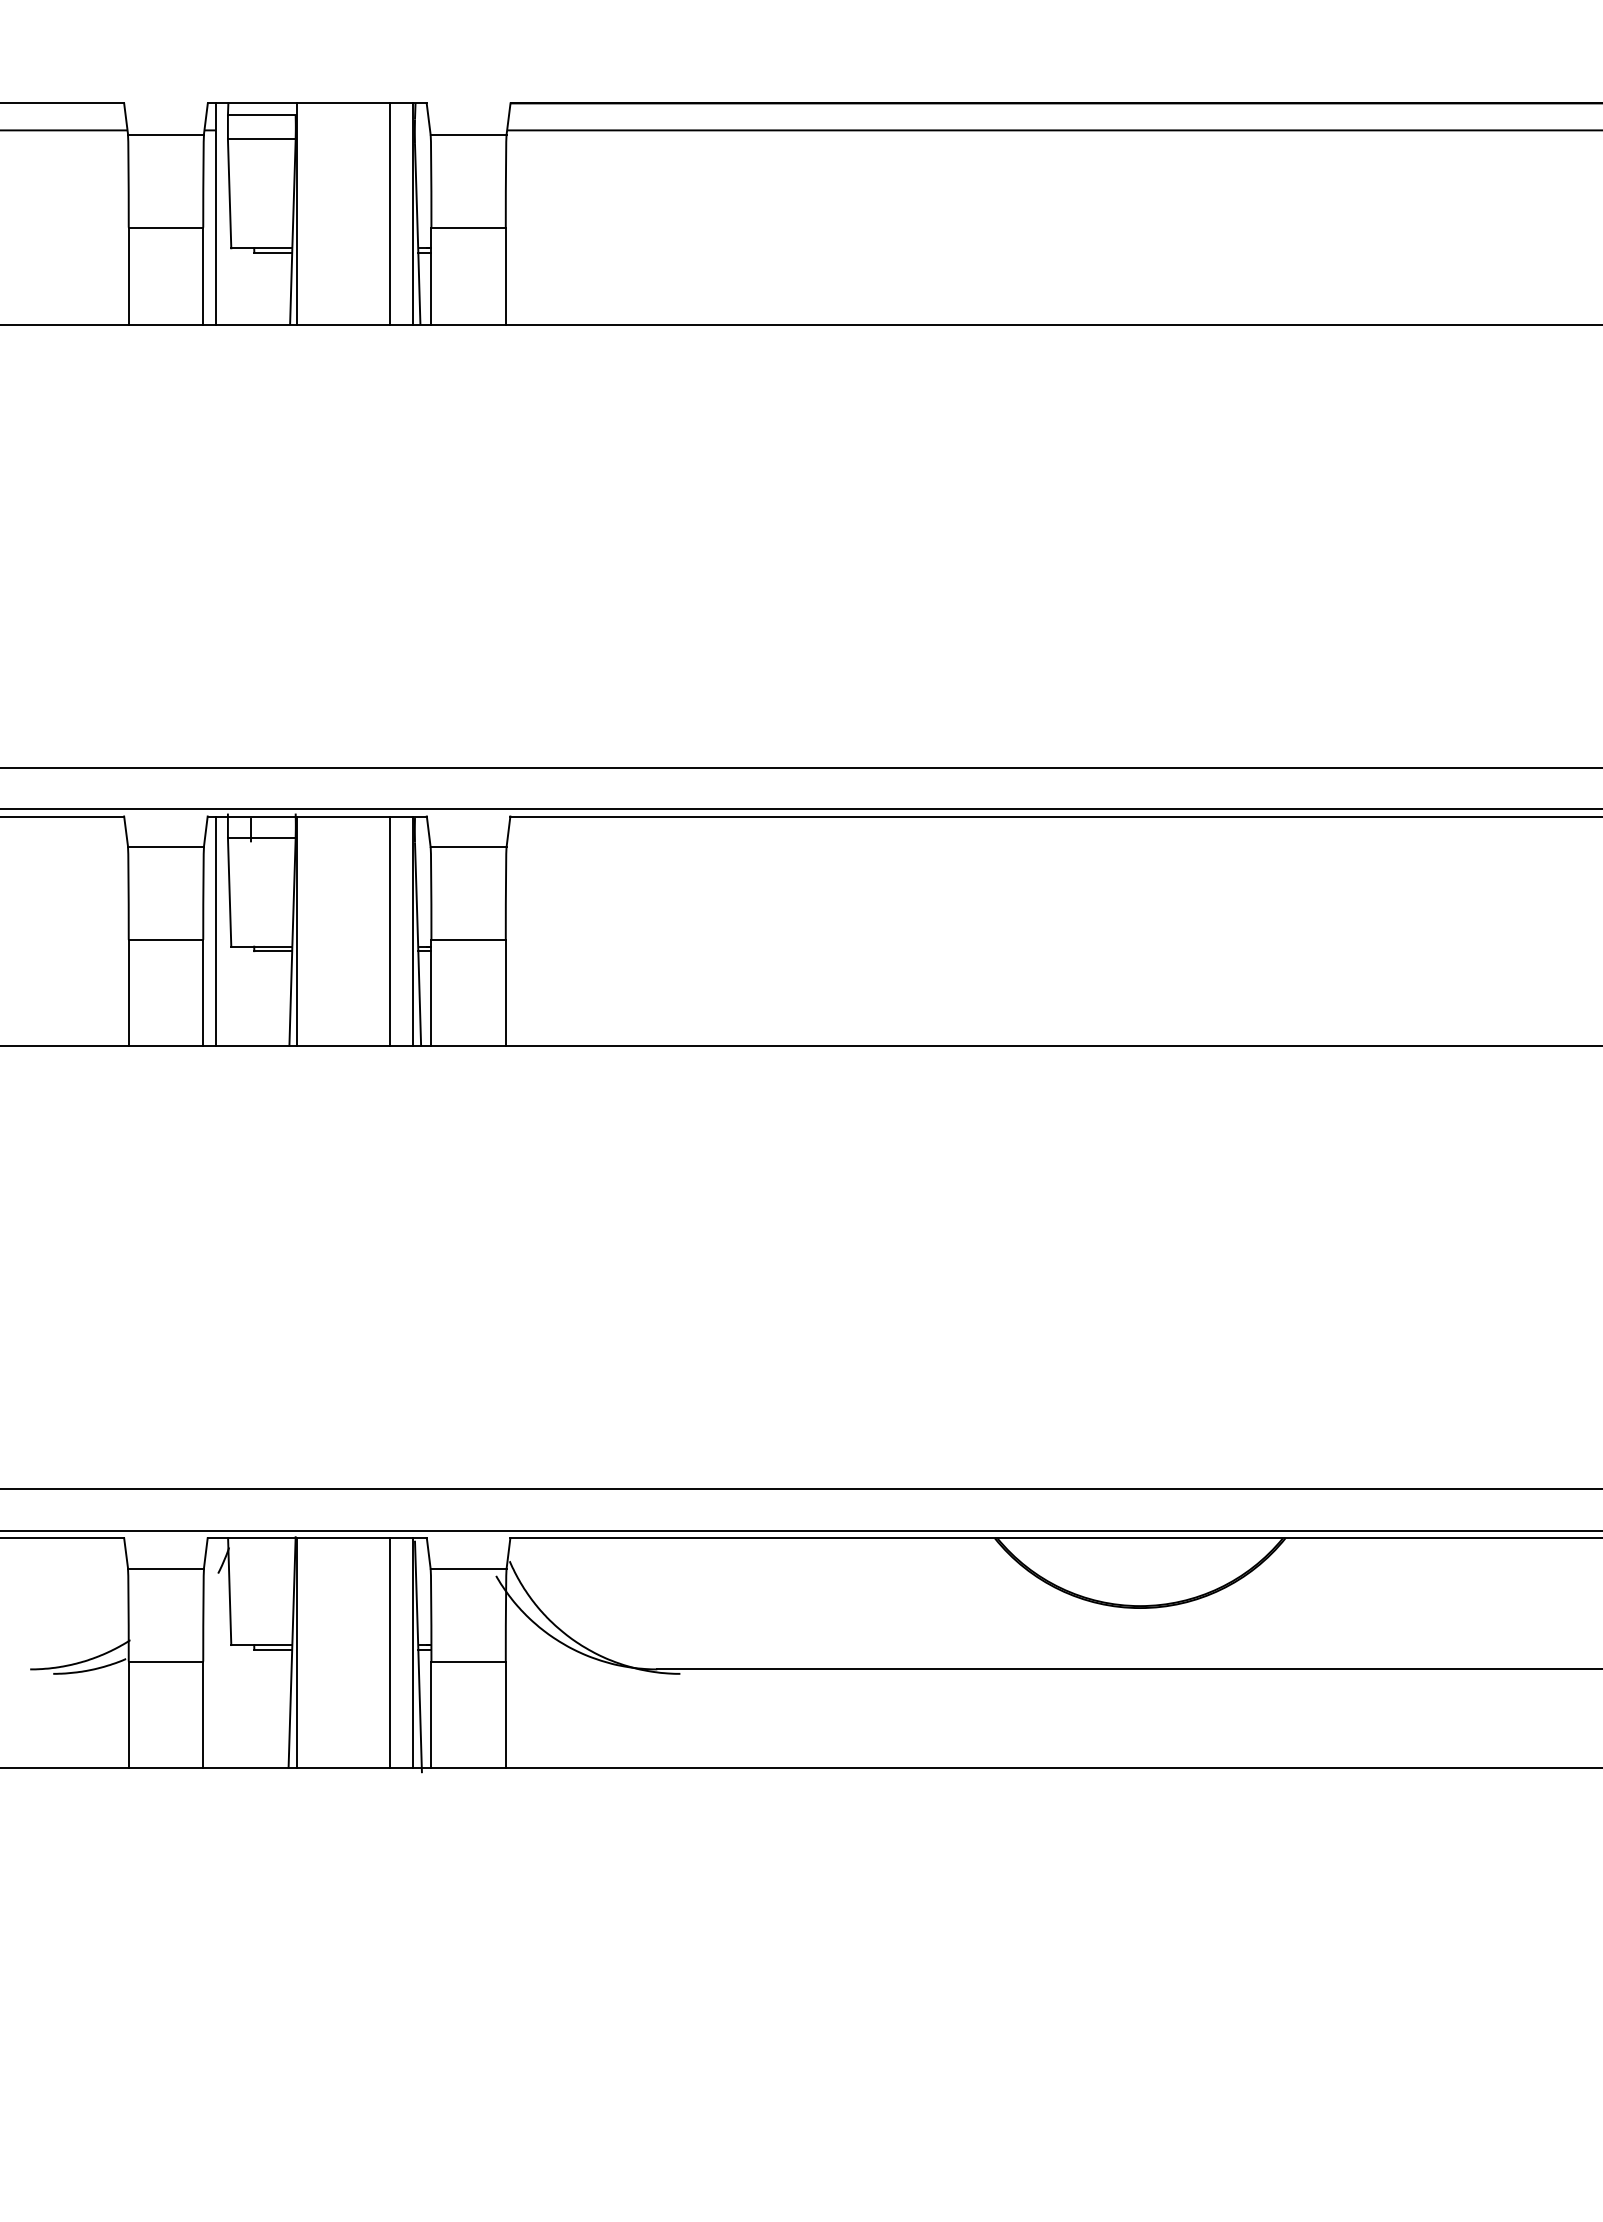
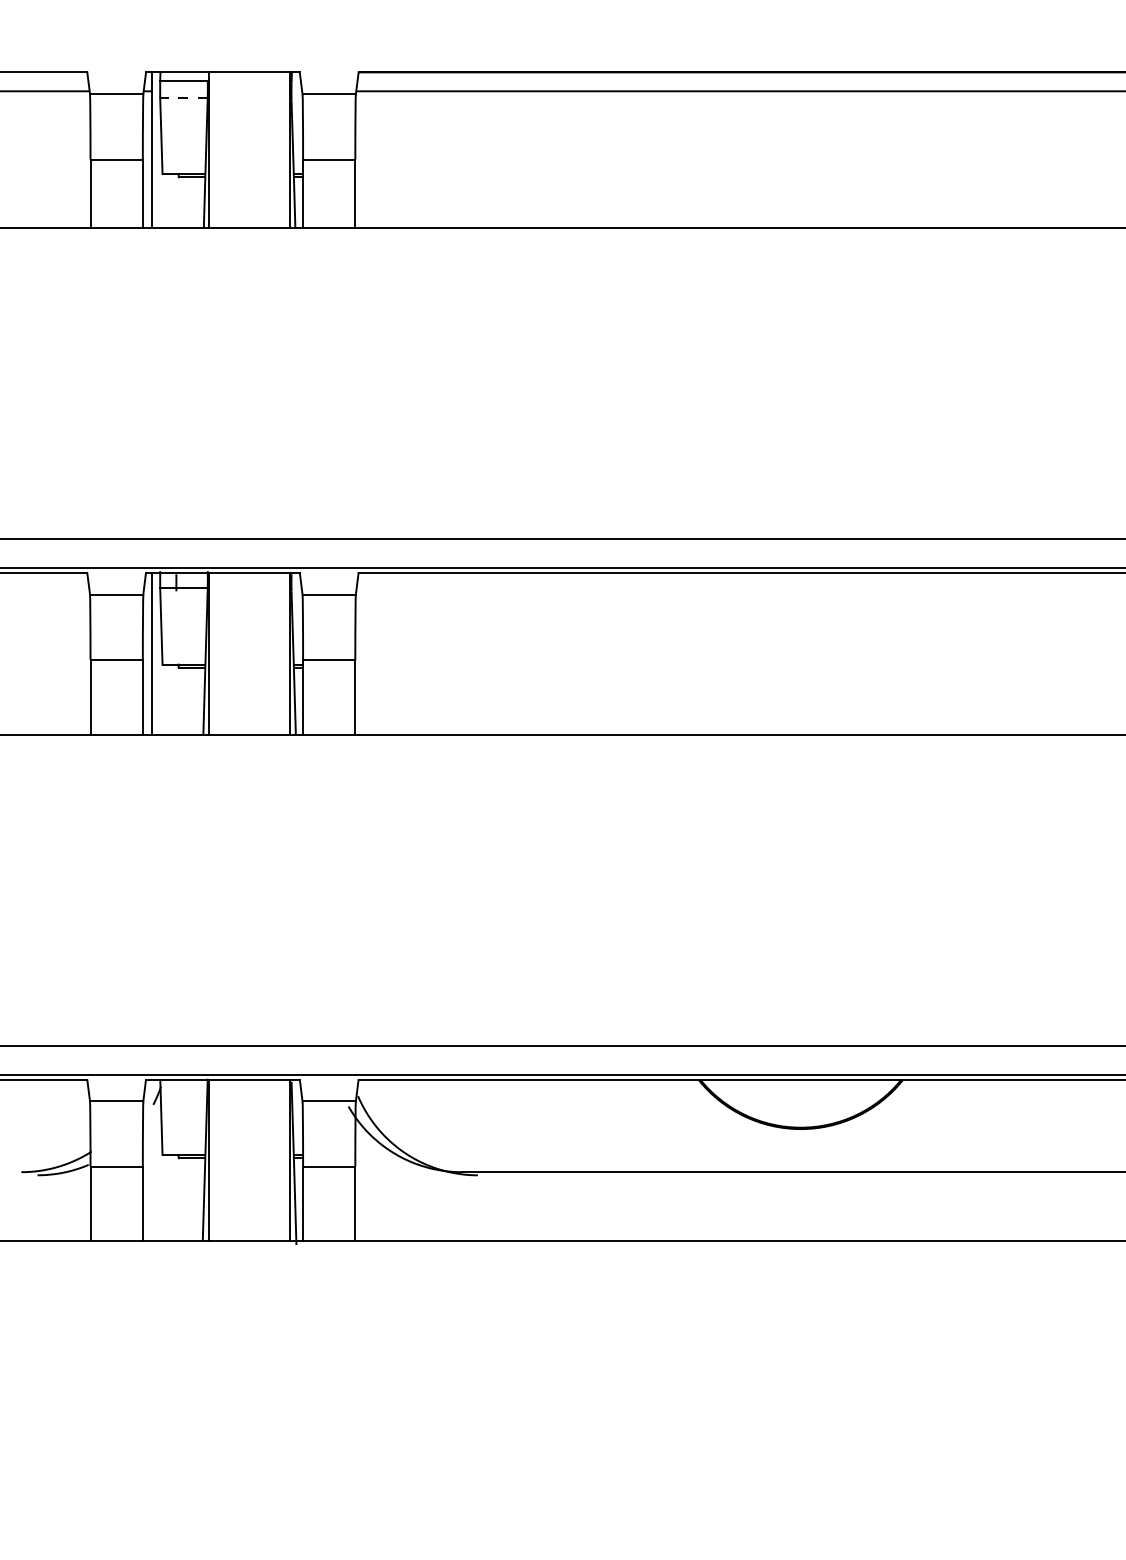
line: (261, 139) -> (183, 97), solid -> dashed
line: (390, 213) -> (274, 149), removed
line: (390, 931) -> (274, 653), removed
line: (390, 1653) -> (274, 1160), removed

